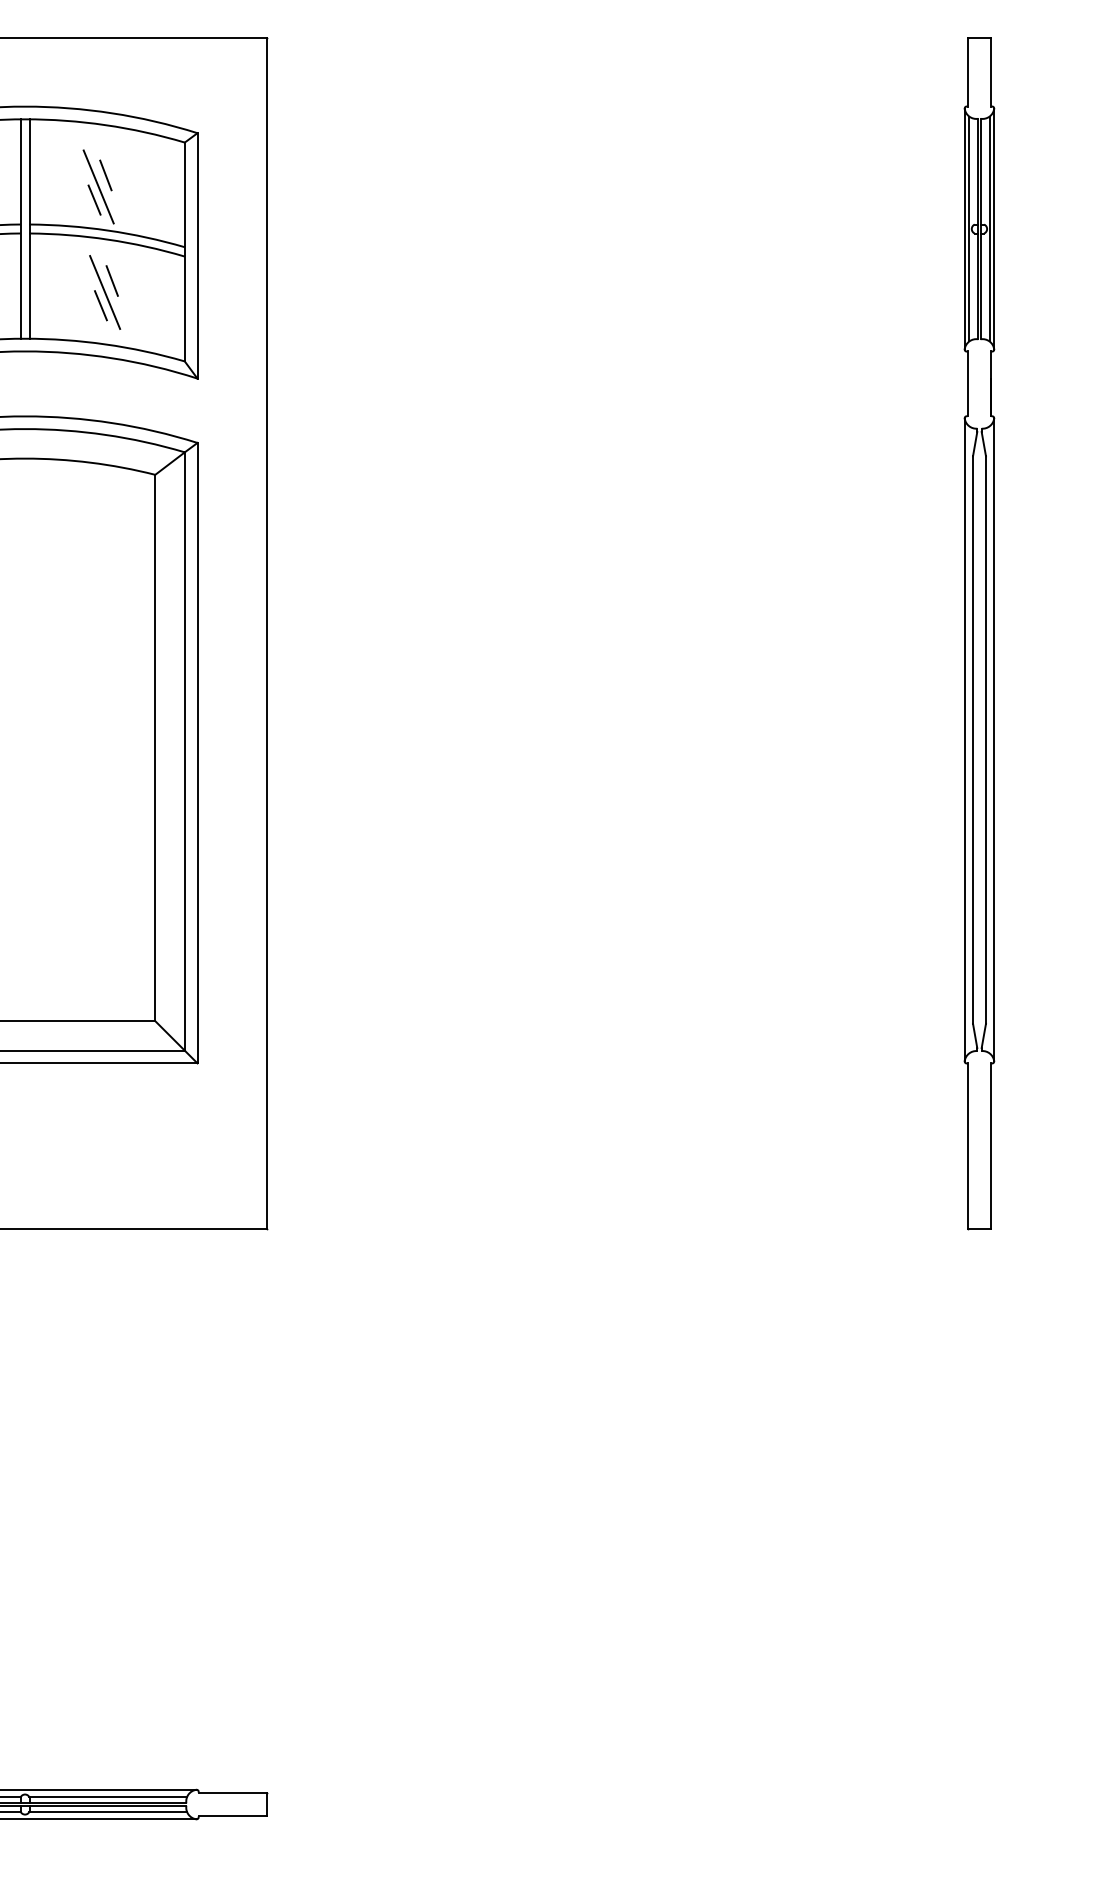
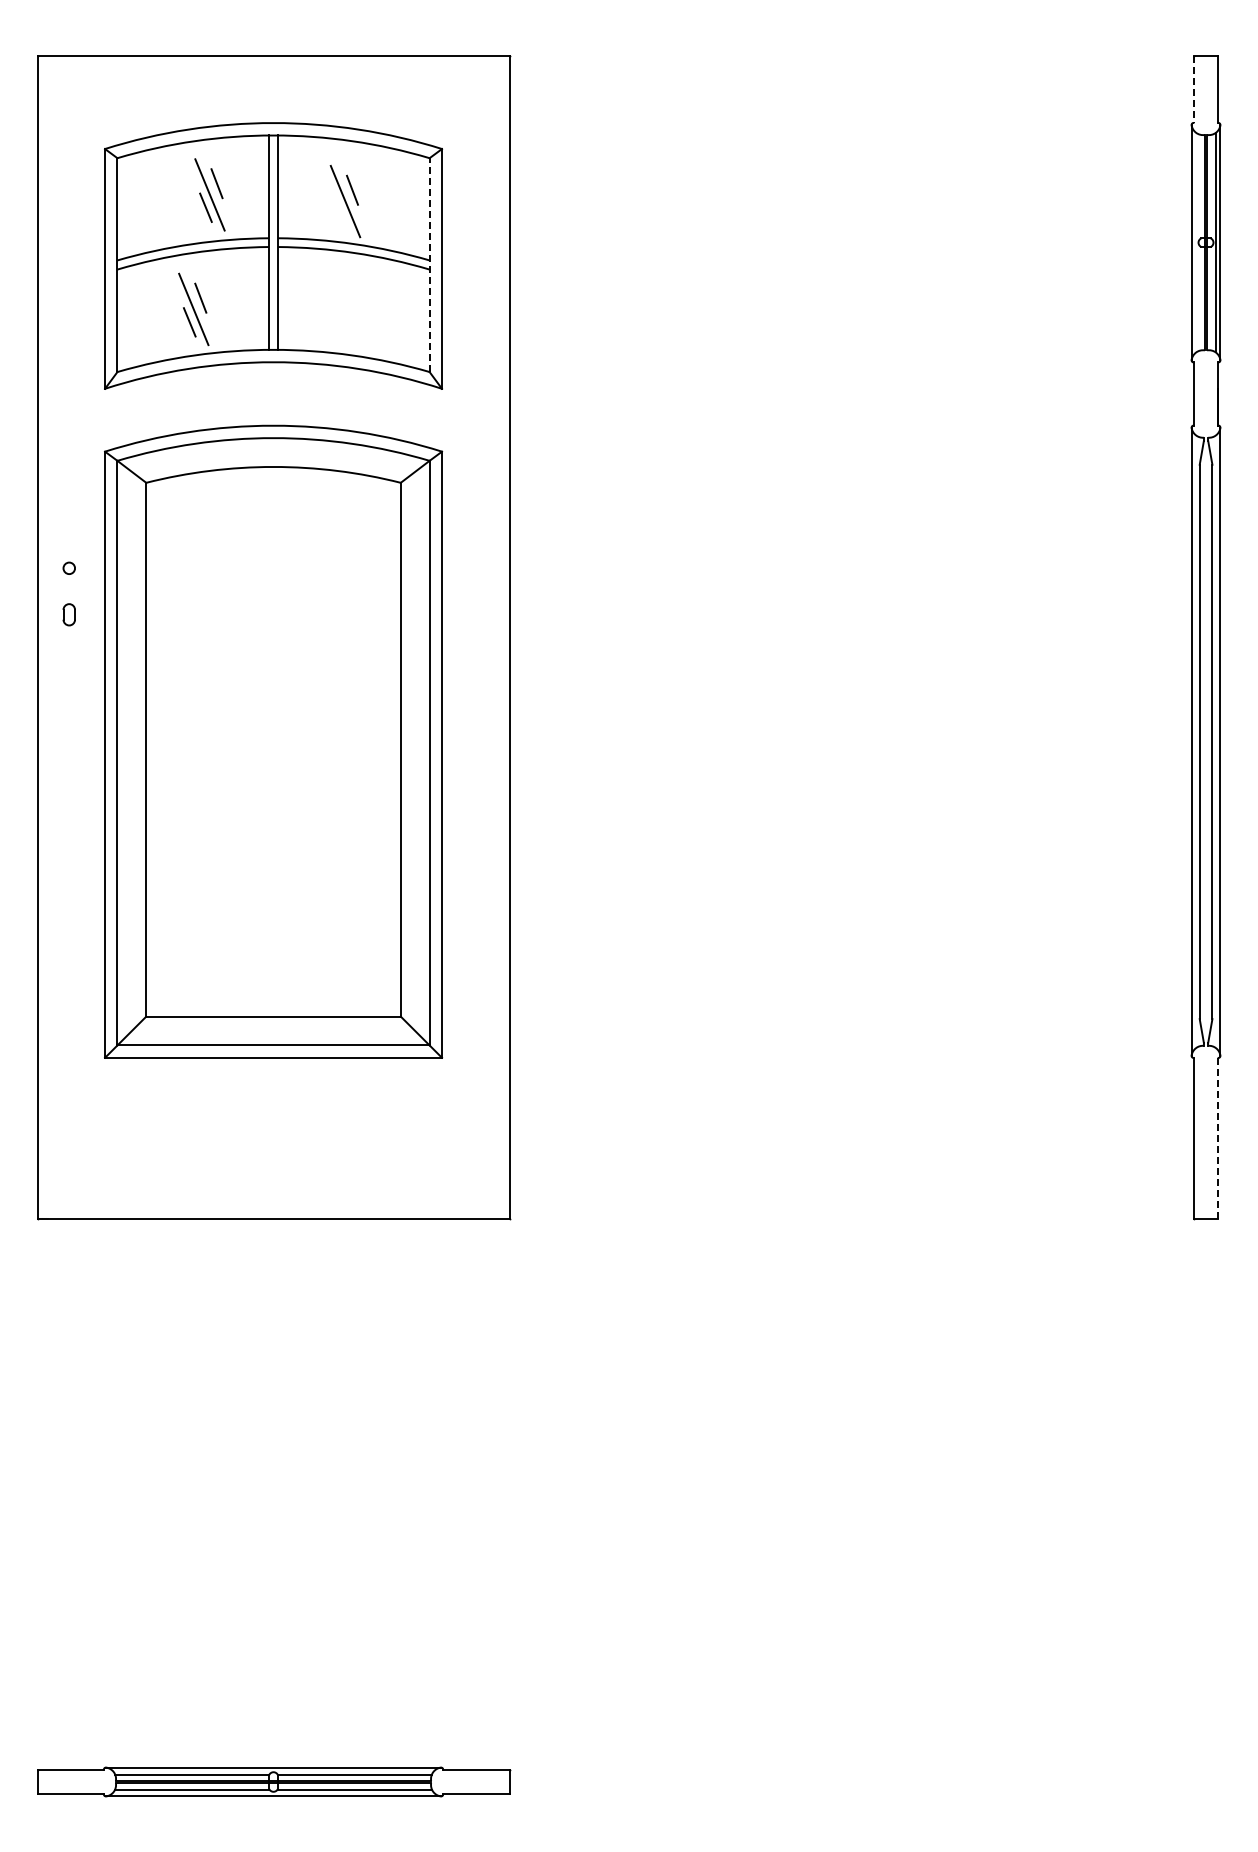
line: (967, 72) -> (1194, 89), solid -> dashed
line: (94, 200) -> (341, 214), removed
line: (969, 228) -> (1196, 242), removed
line: (184, 252) -> (429, 265), solid -> dashed
line: (112, 280) -> (358, 292), removed
line: (104, 292) -> (351, 304), removed
line: (100, 305) -> (347, 317), removed
line: (991, 1145) -> (1217, 1138), solid -> dashed

